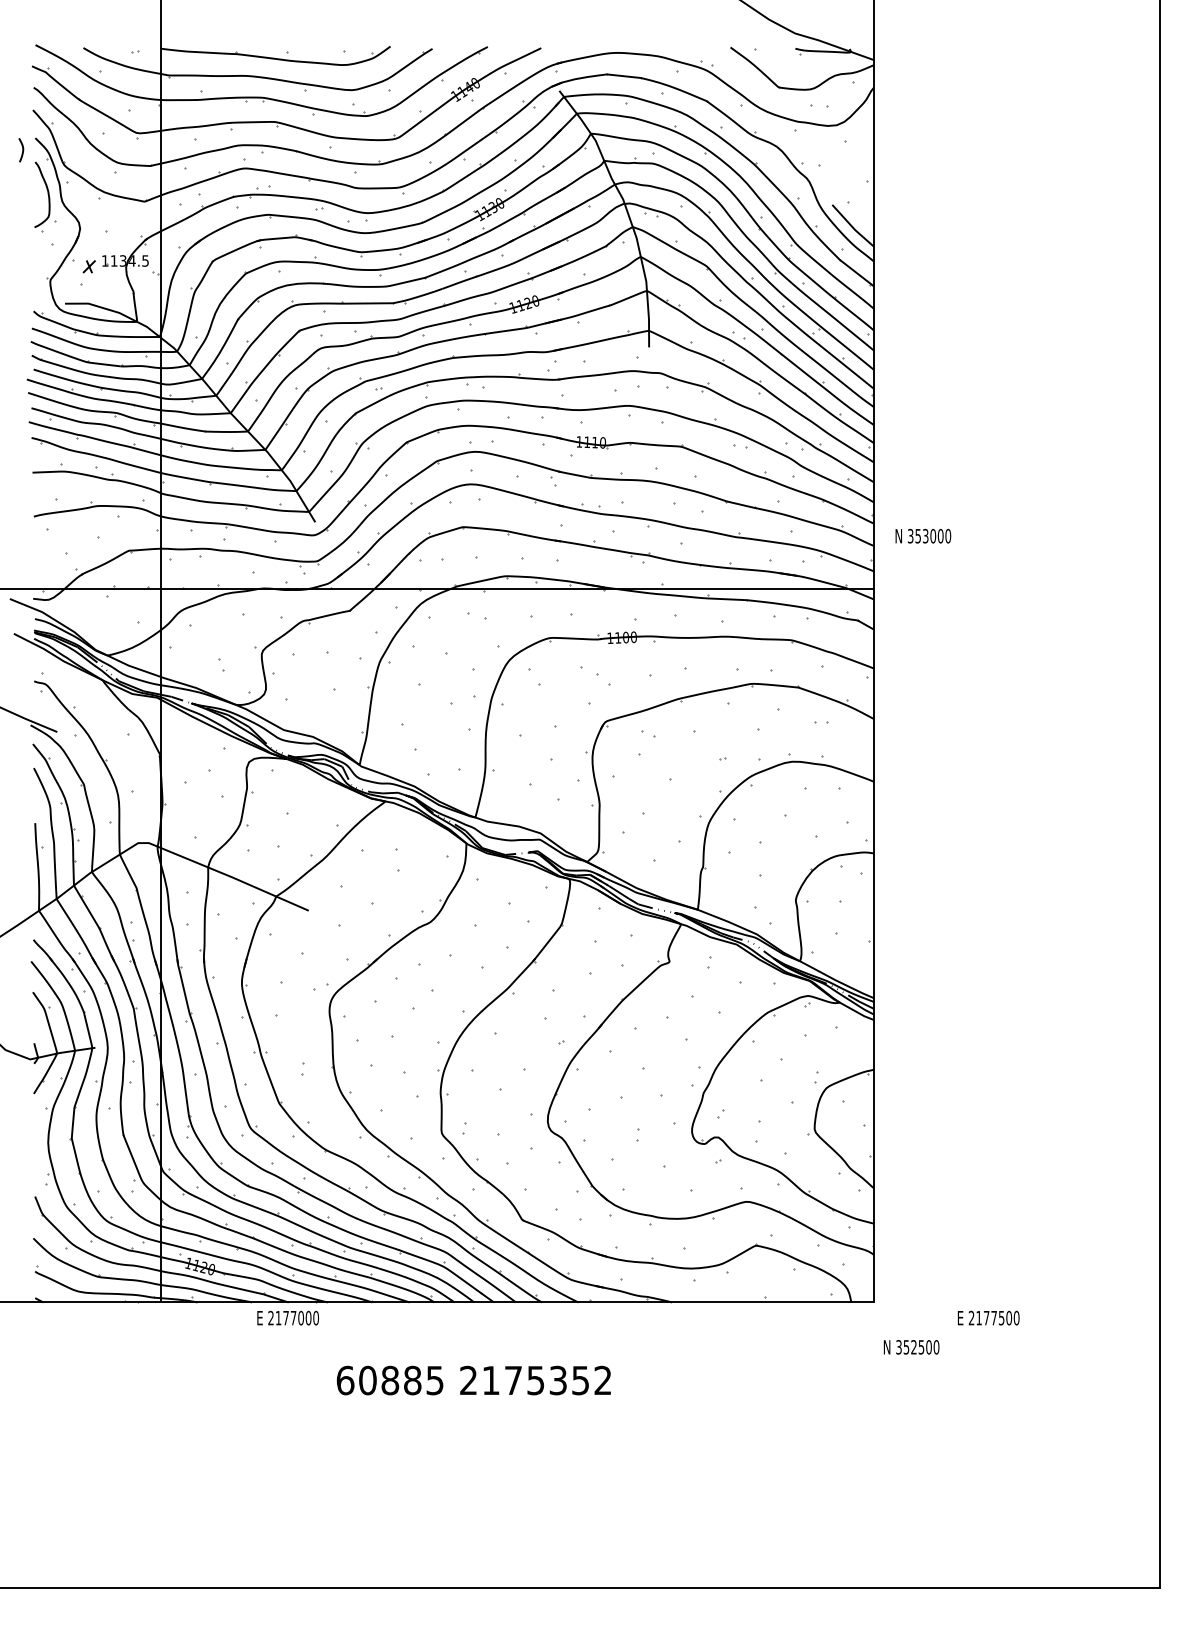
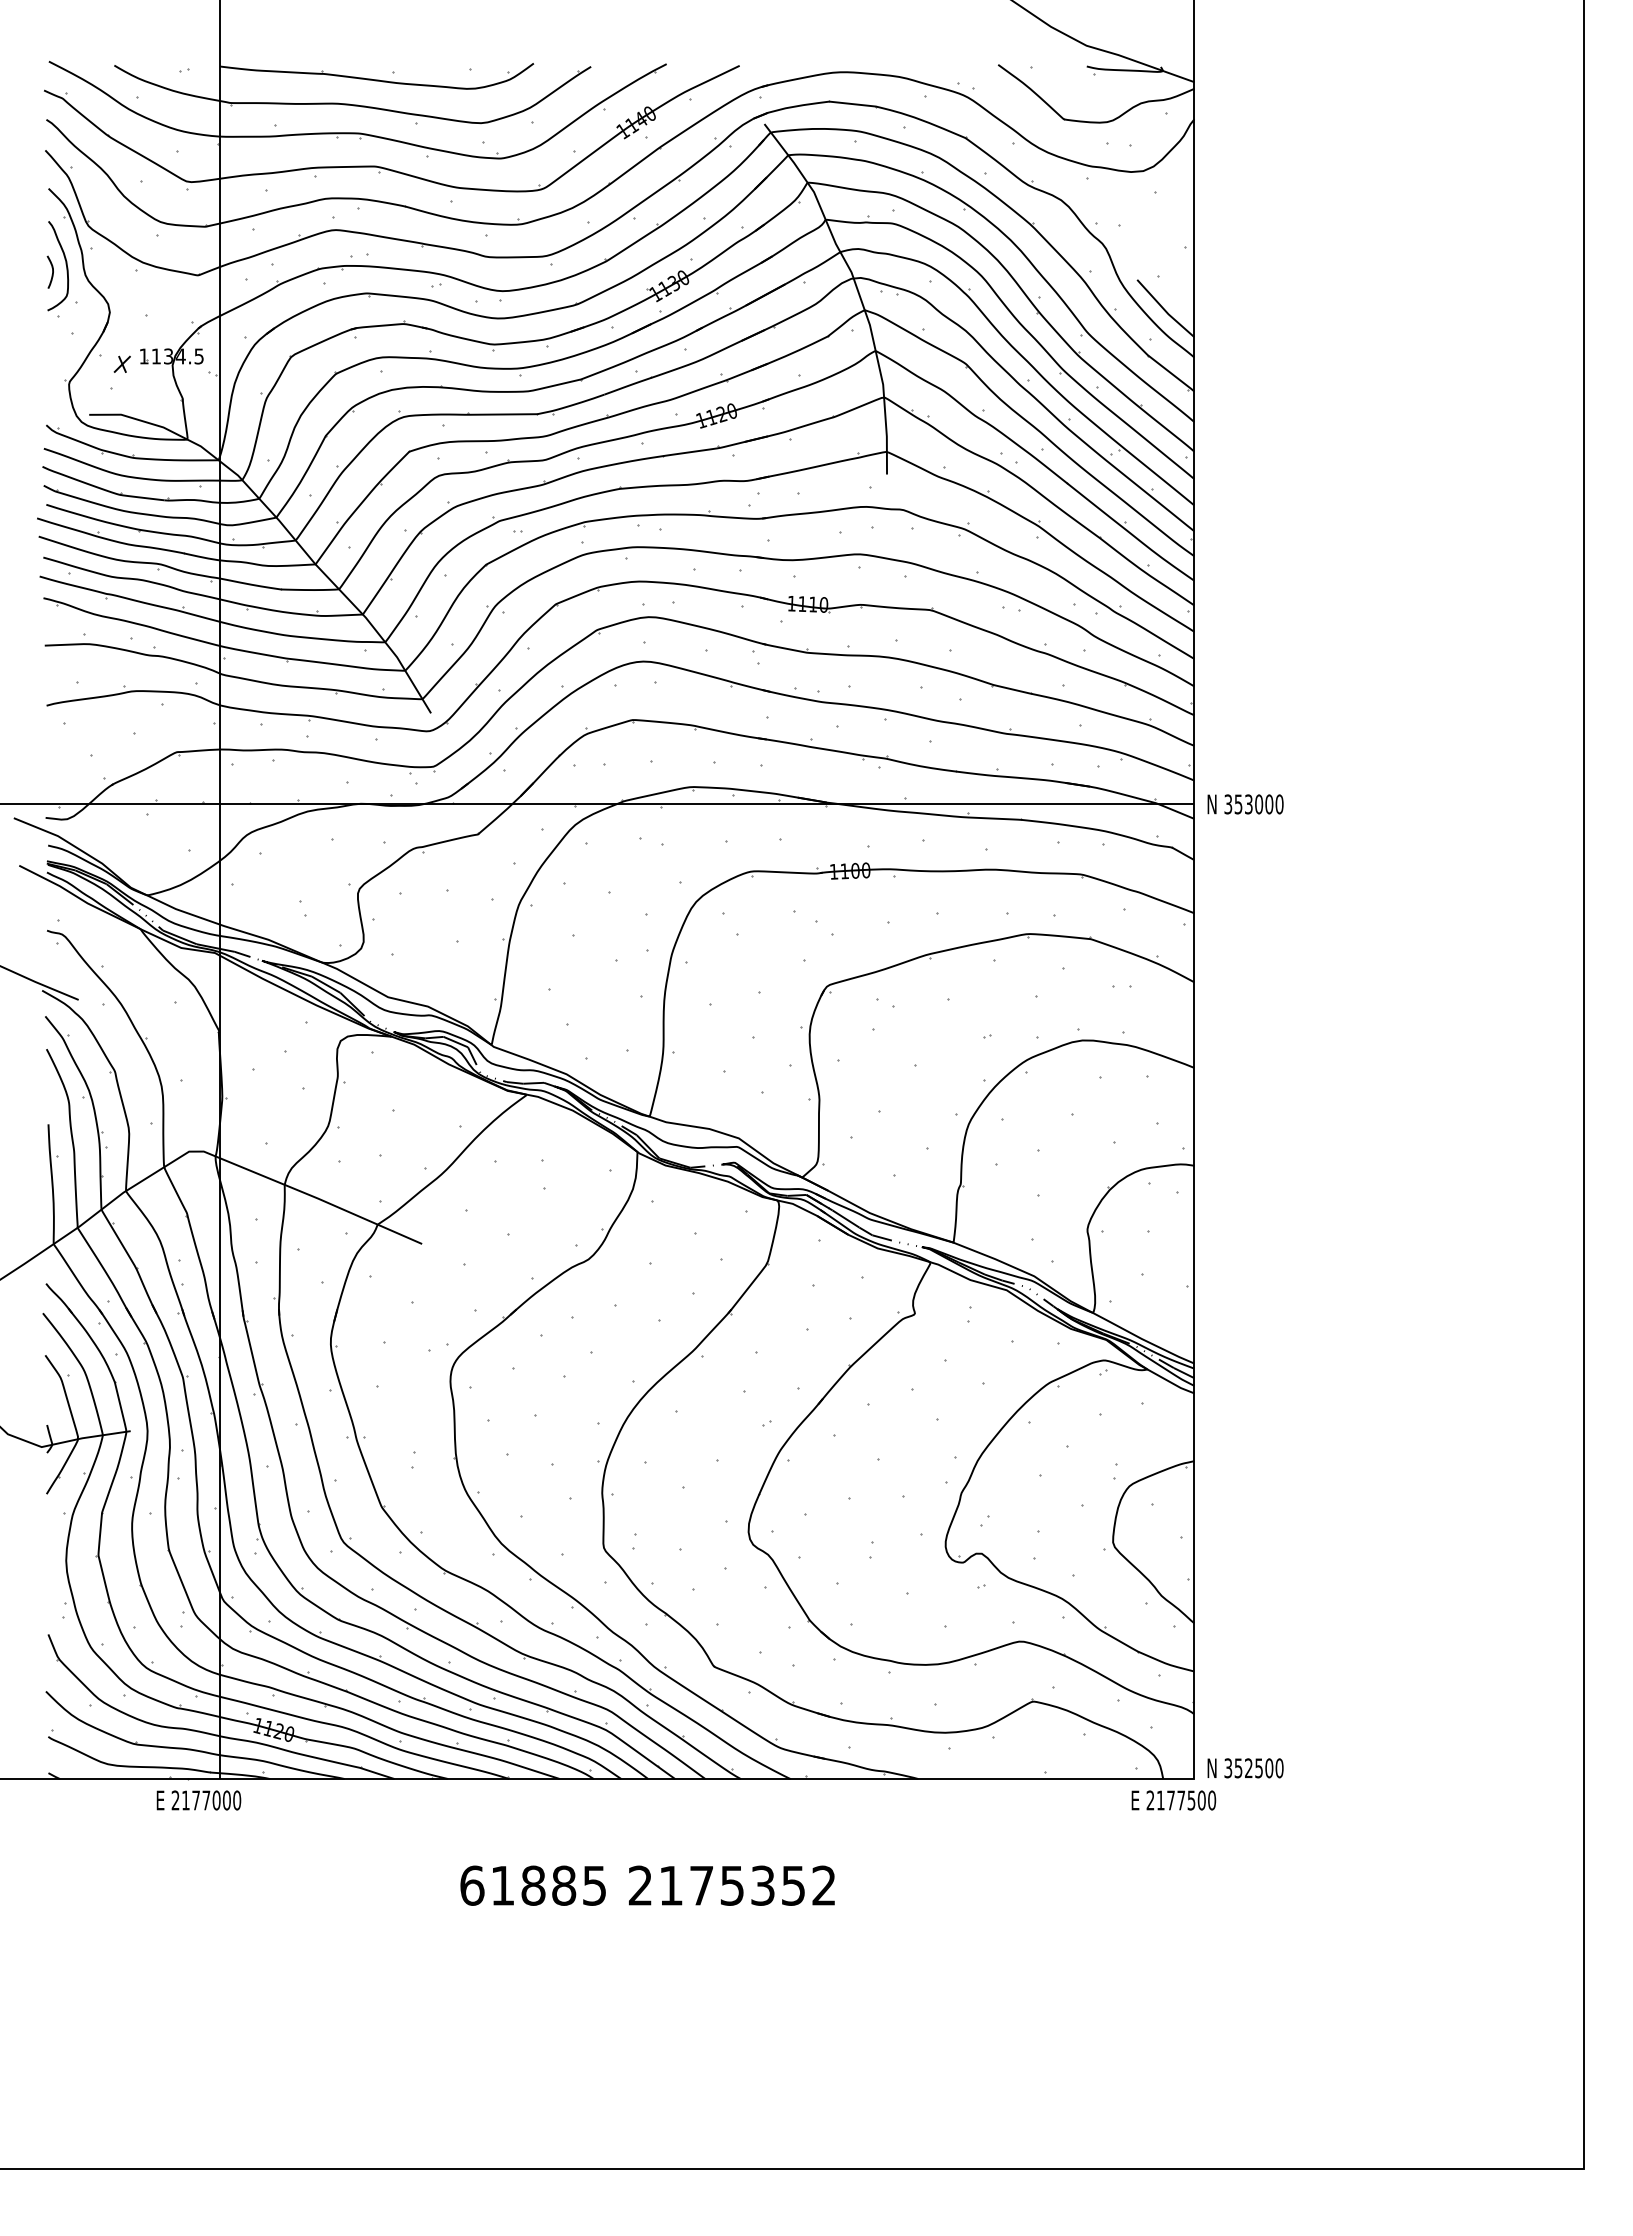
curve: (22, 149) -> (52, 271), moved
text: (923, 536) -> (1245, 804), moved
text: (287, 1318) -> (198, 1800), moved
text: (988, 1318) -> (1173, 1800), moved
text: (911, 1347) -> (1245, 1768), moved
text: (367, 1380) -> (502, 1885), 60885 -> 61885

